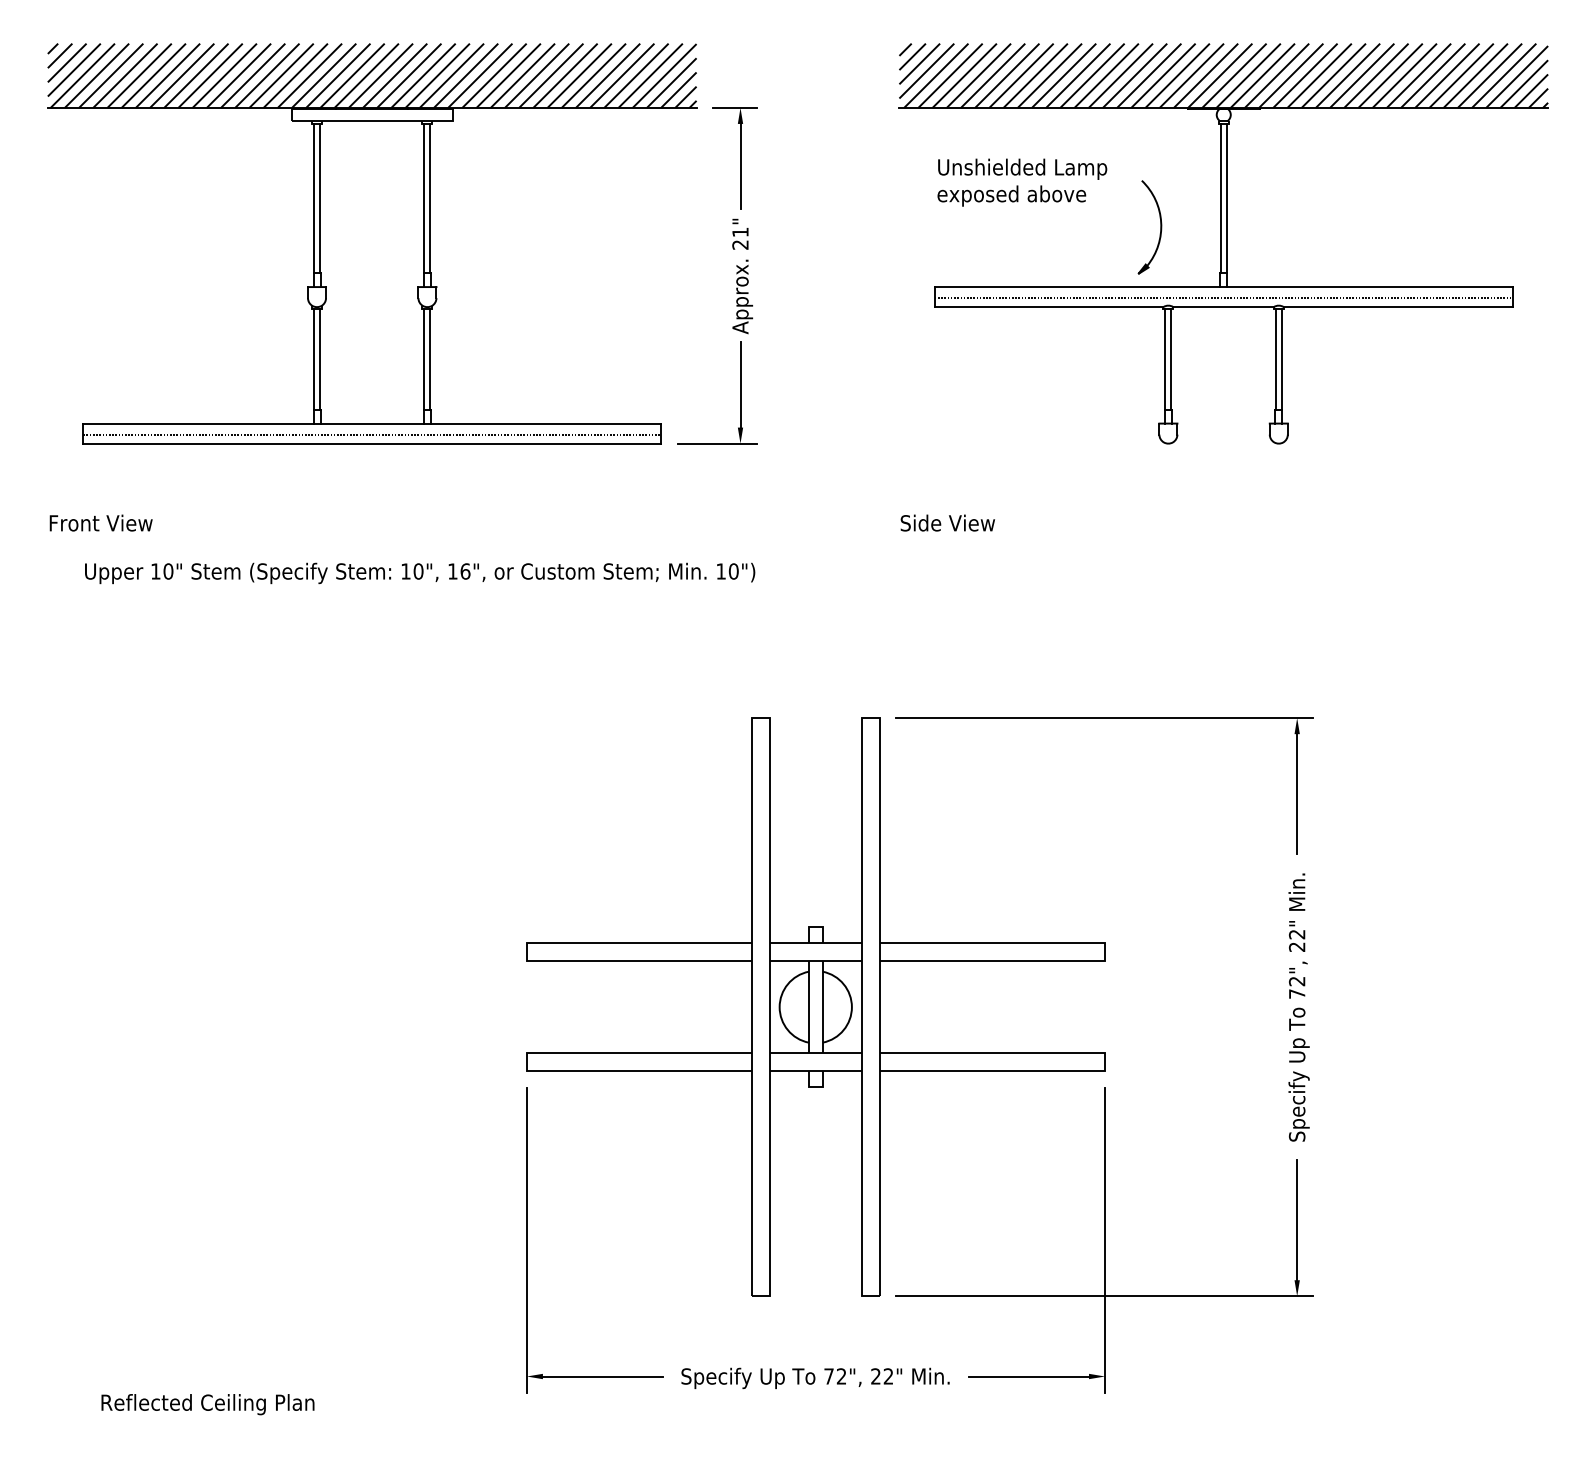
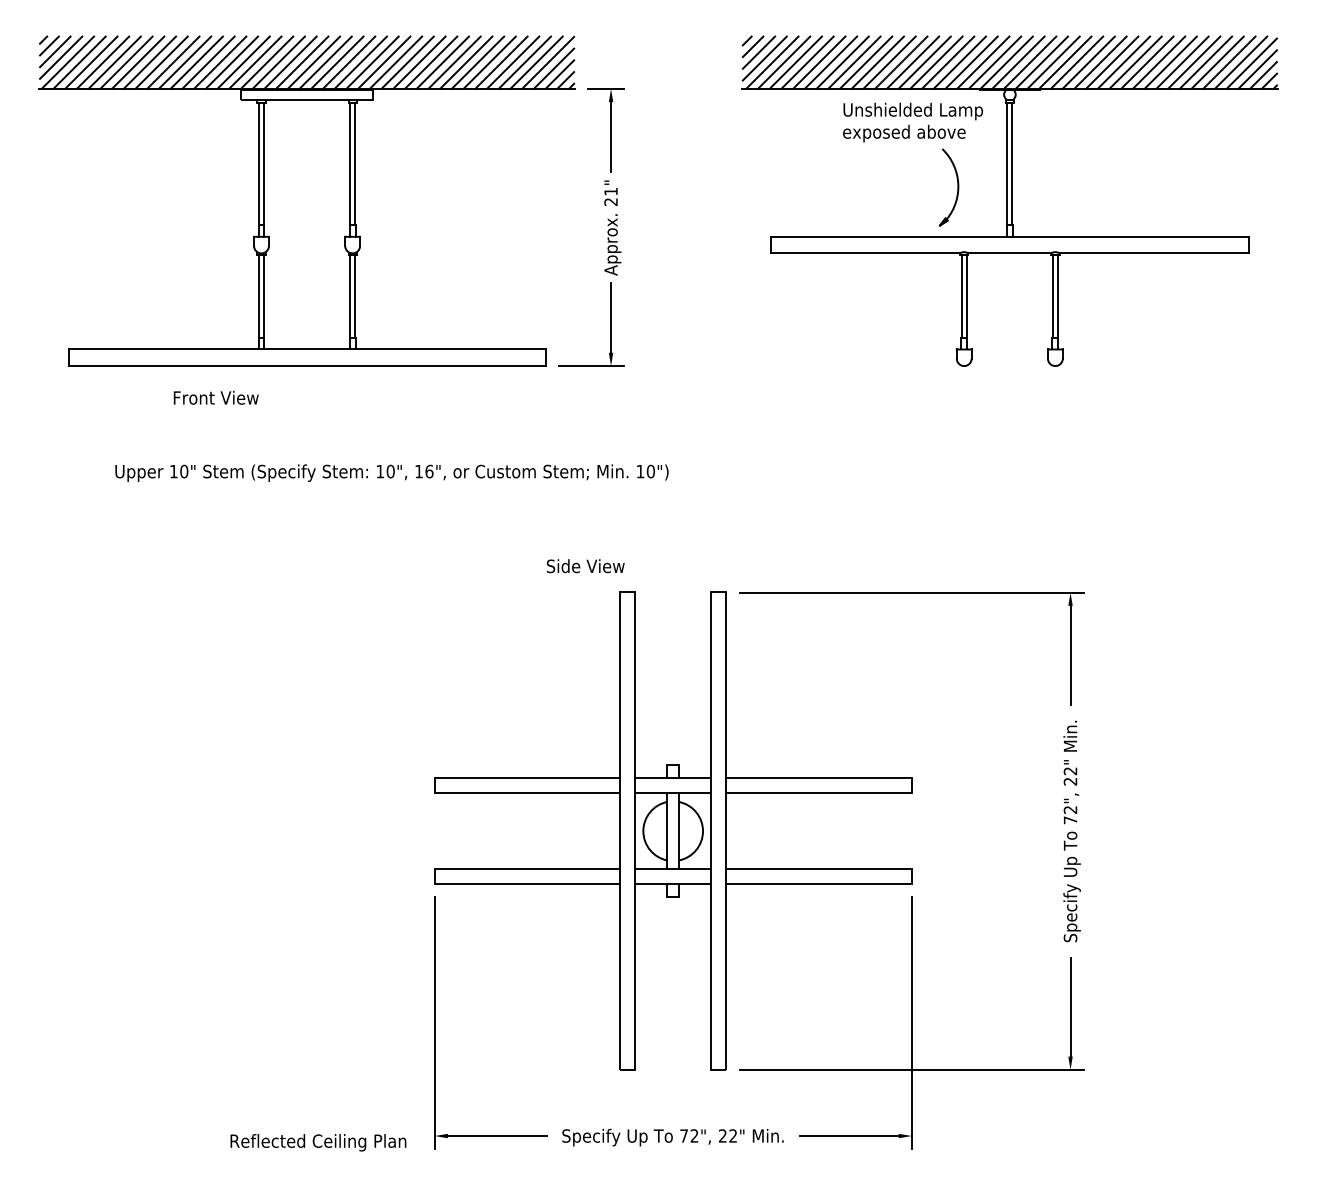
text: (1022, 182) -> (913, 122), moved
line: (1223, 298) -> (1009, 246), removed
line: (372, 434) -> (307, 358), removed
text: (100, 522) -> (215, 397), moved
text: (947, 522) -> (585, 565), moved
text: (420, 573) -> (392, 473), moved
text: (207, 1404) -> (318, 1142), moved

